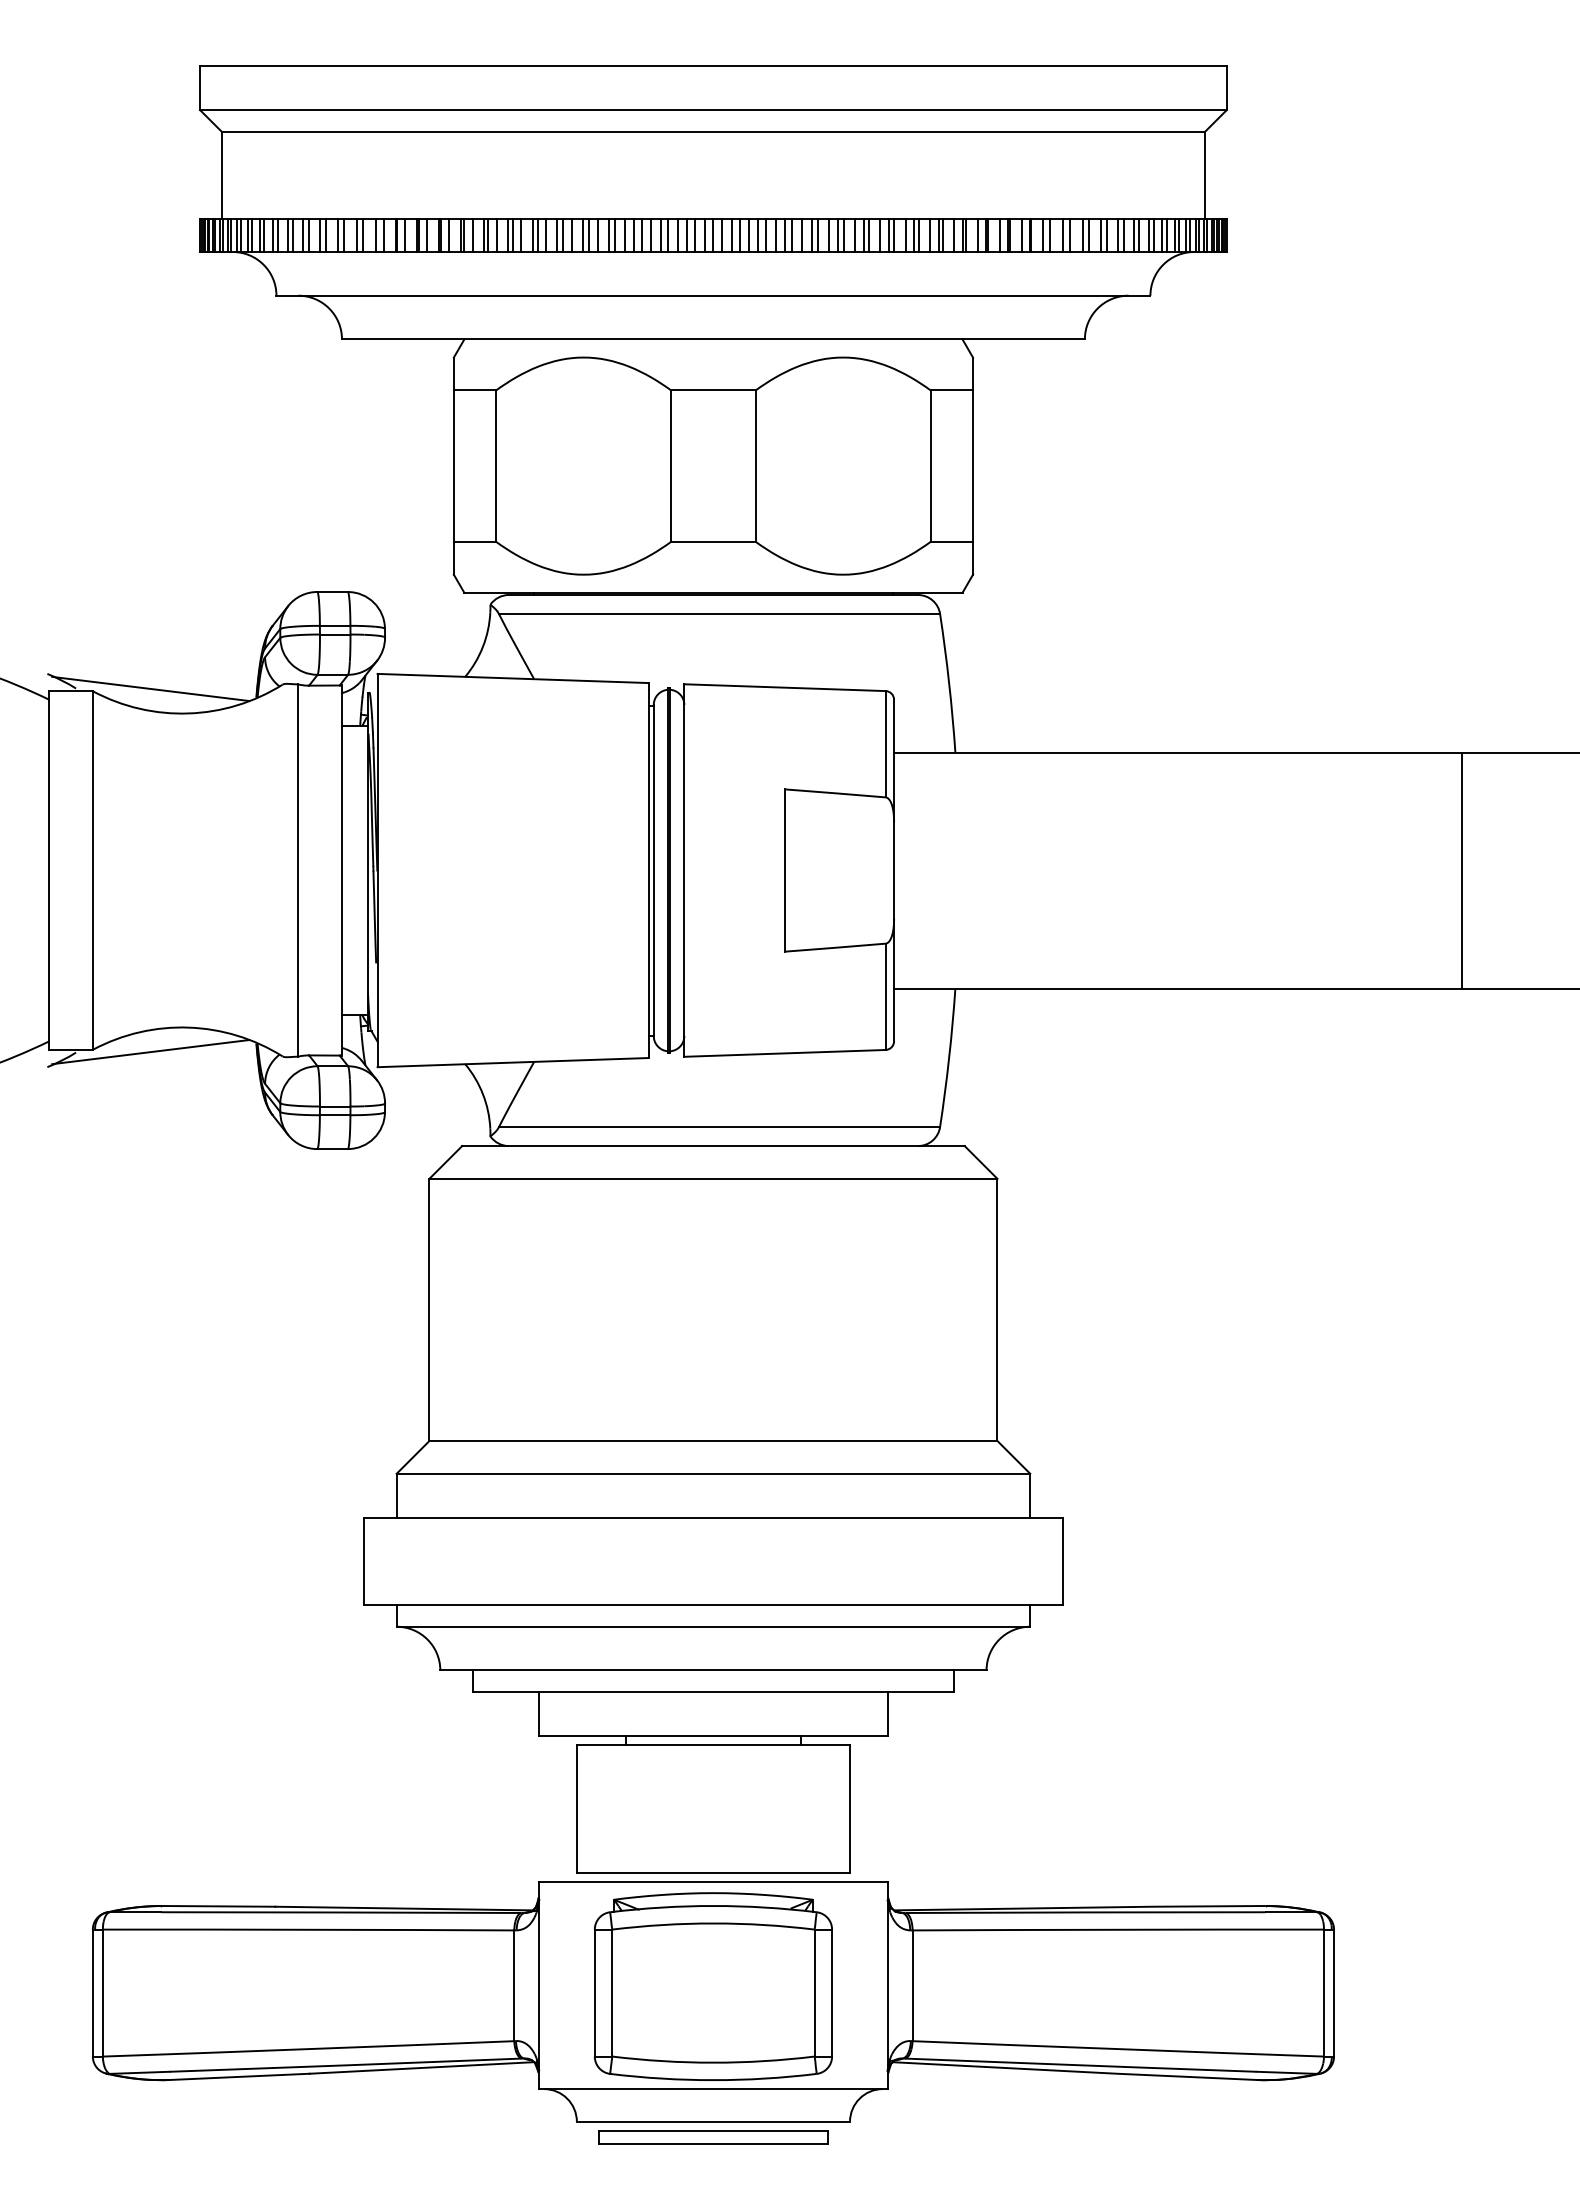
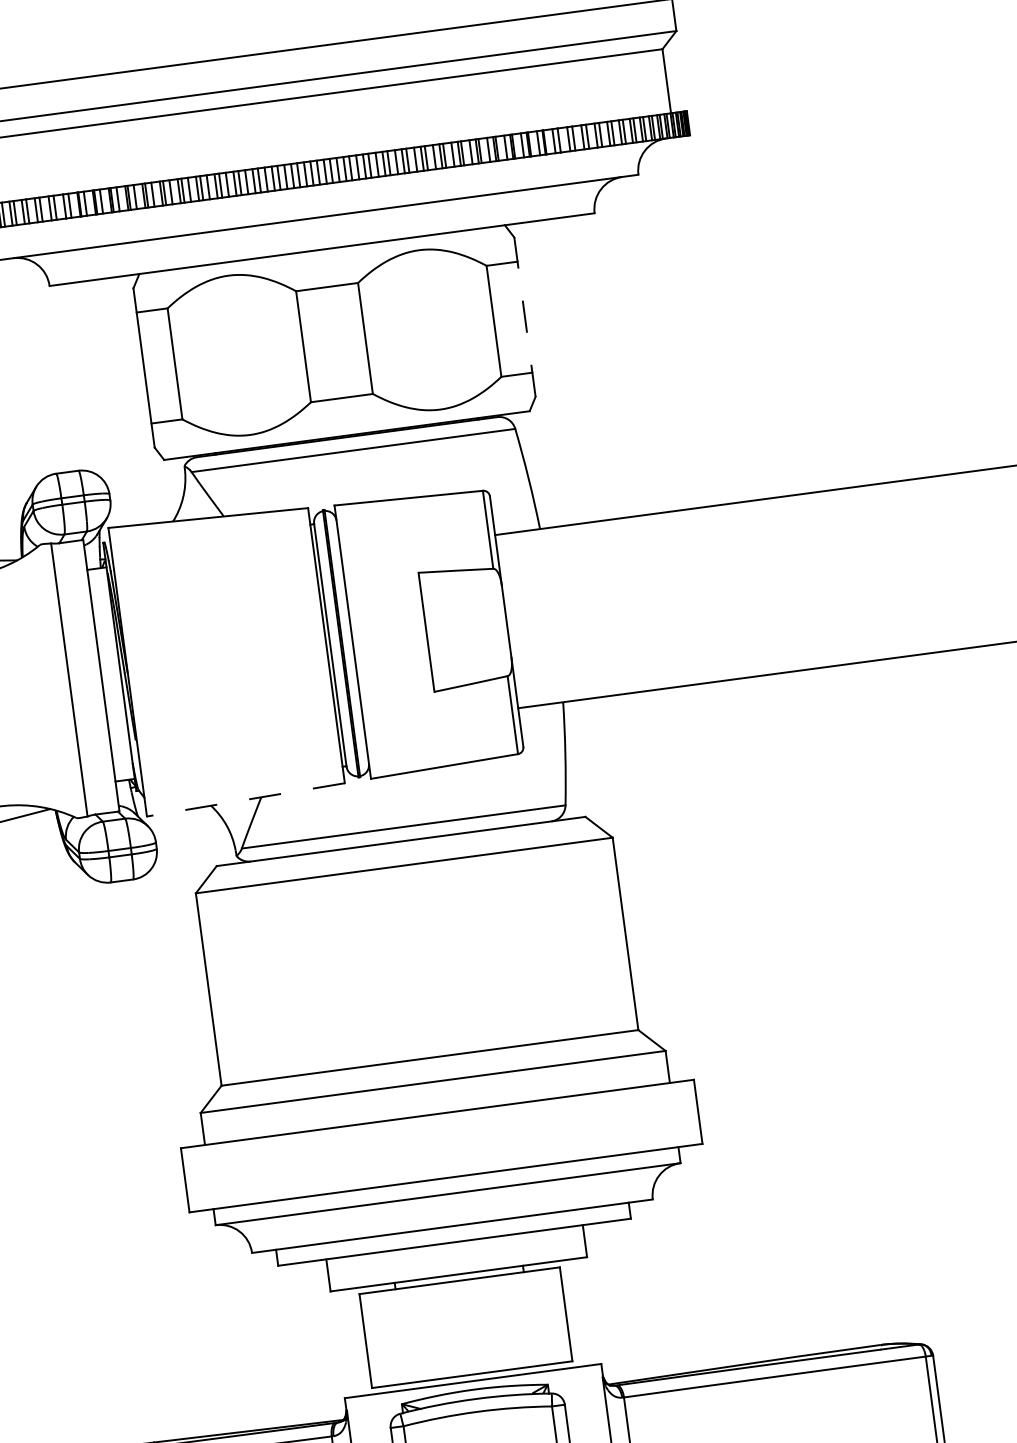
line: (973, 466) -> (525, 317), solid -> dashed
line: (1462, 870) -> (923, 565), removed
line: (513, 1062) -> (246, 799), solid -> dashed

